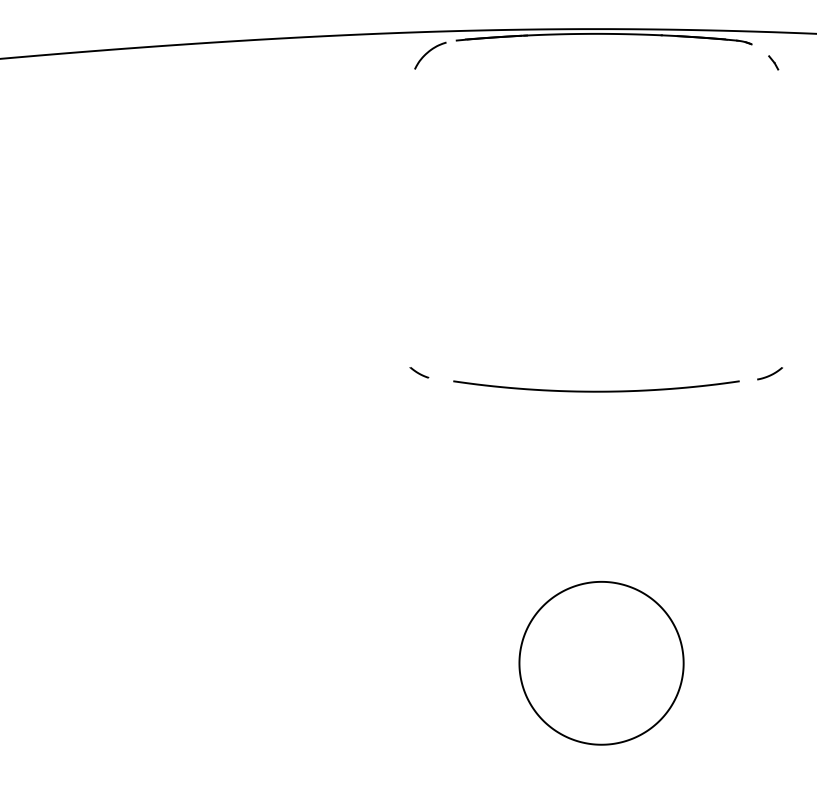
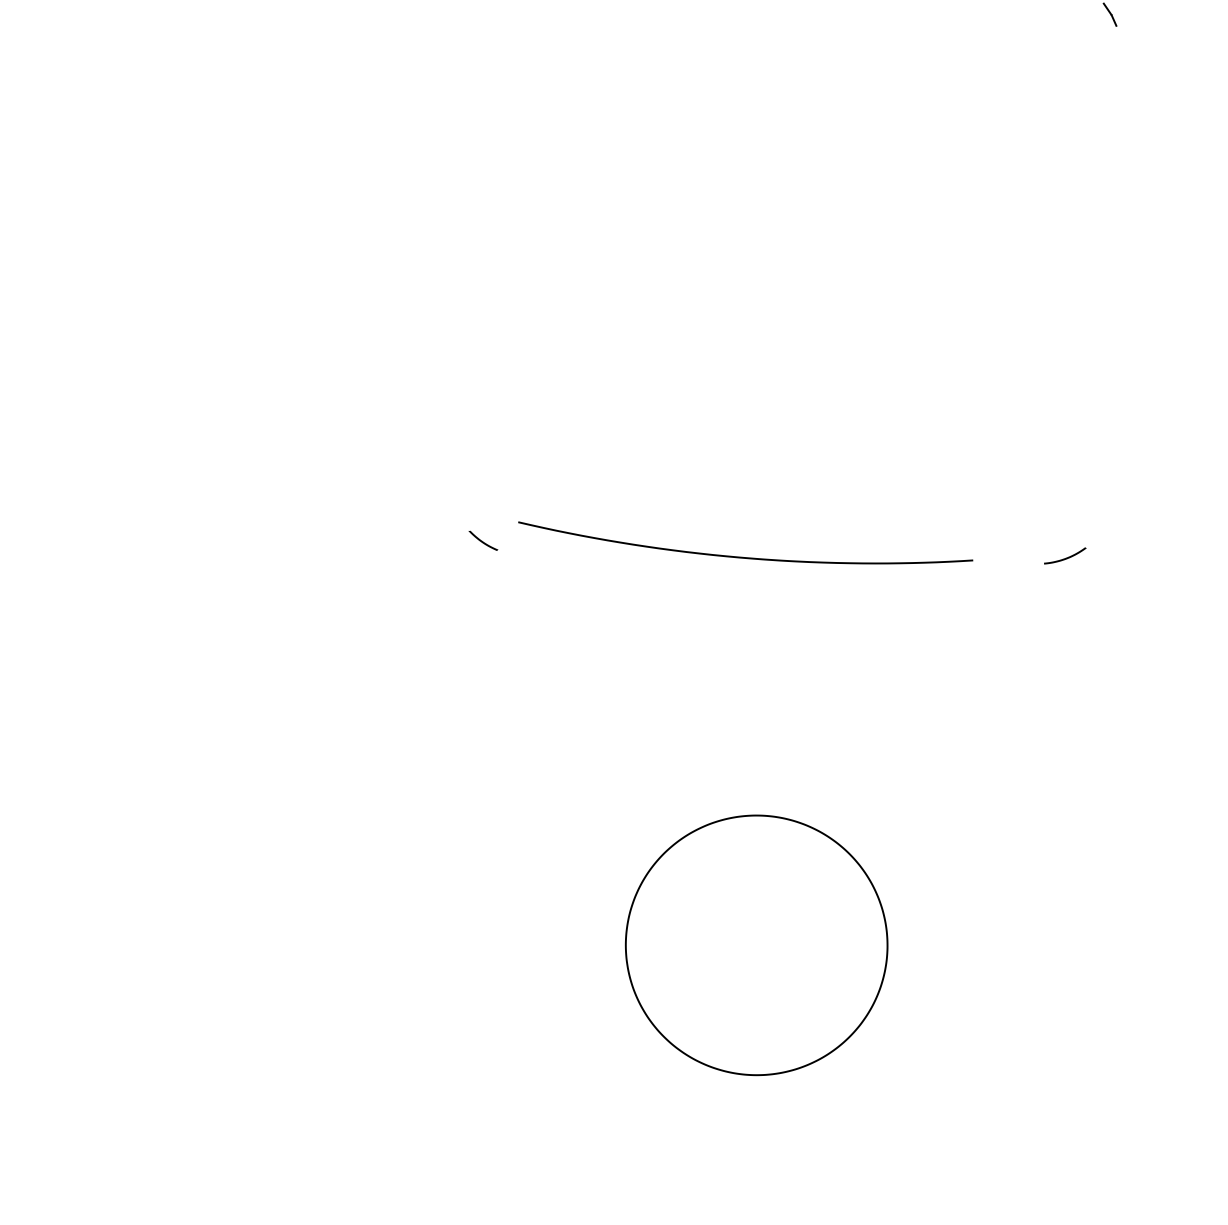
curve: (419, 372) -> (483, 540), moved
curve: (769, 374) -> (1064, 557), moved
curve: (596, 390) -> (744, 555), moved

